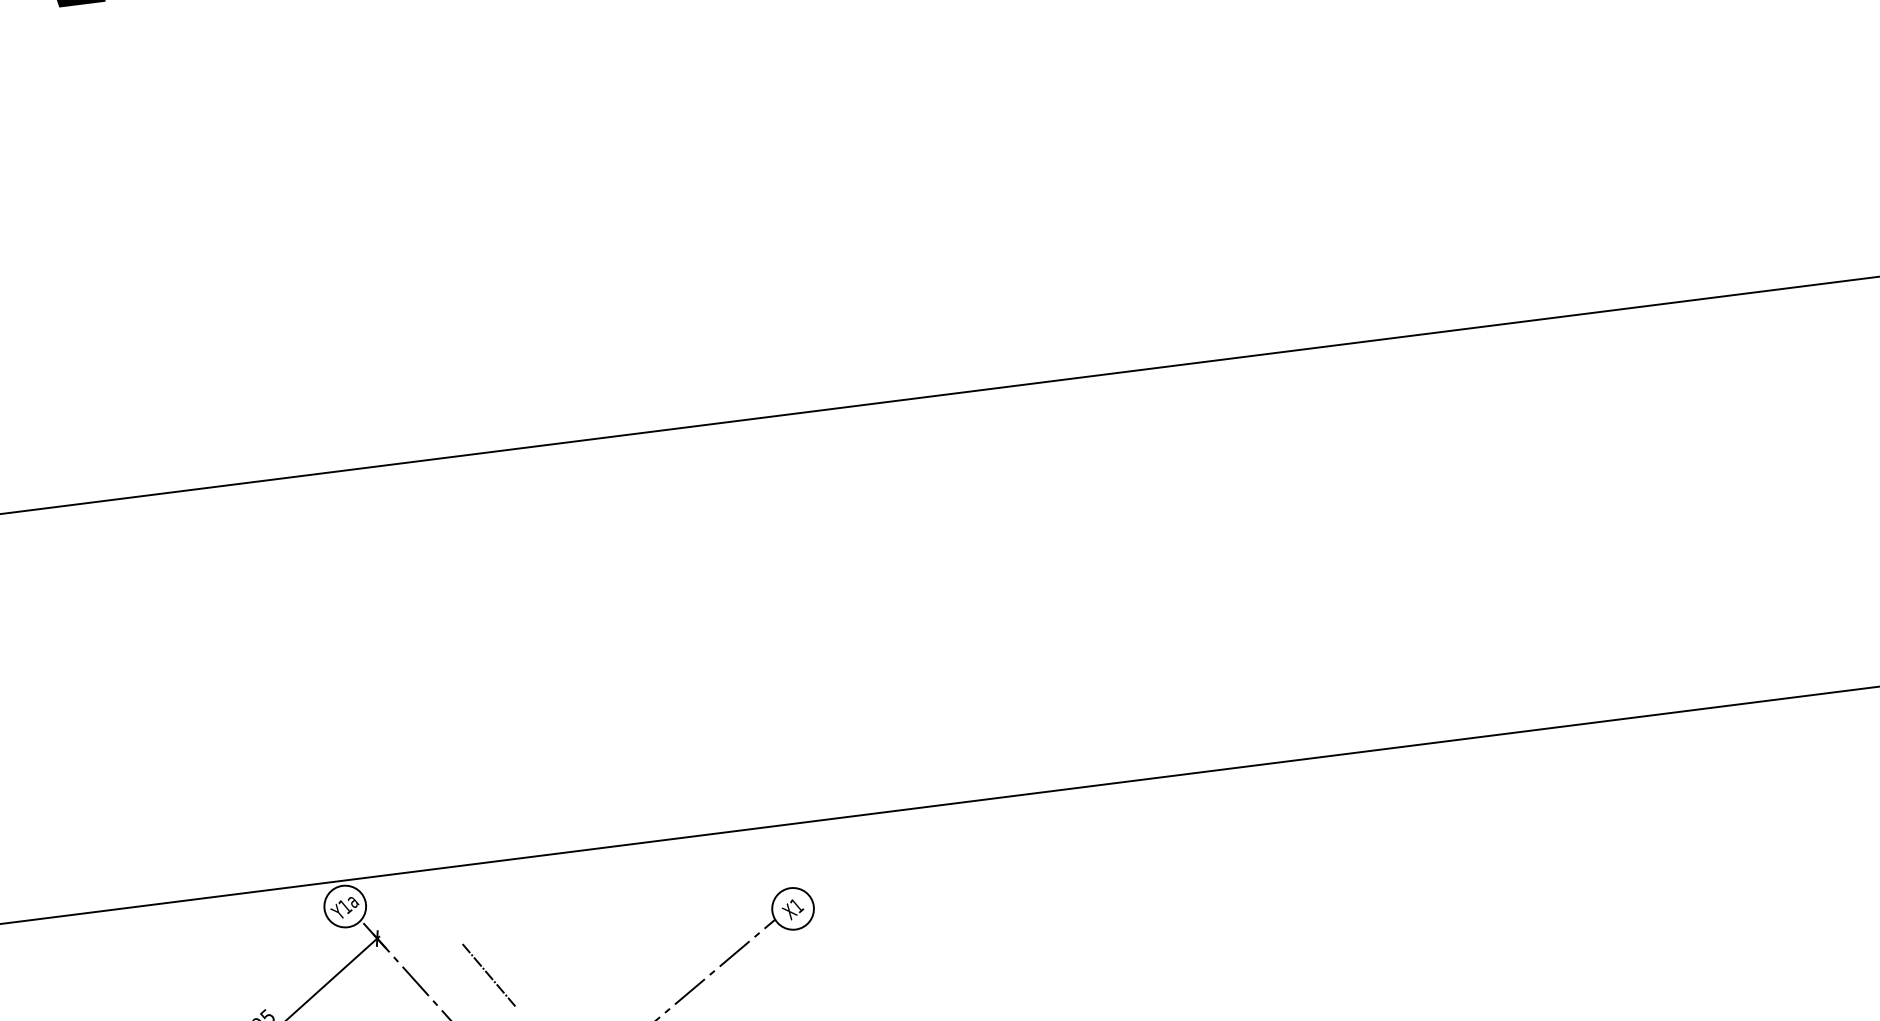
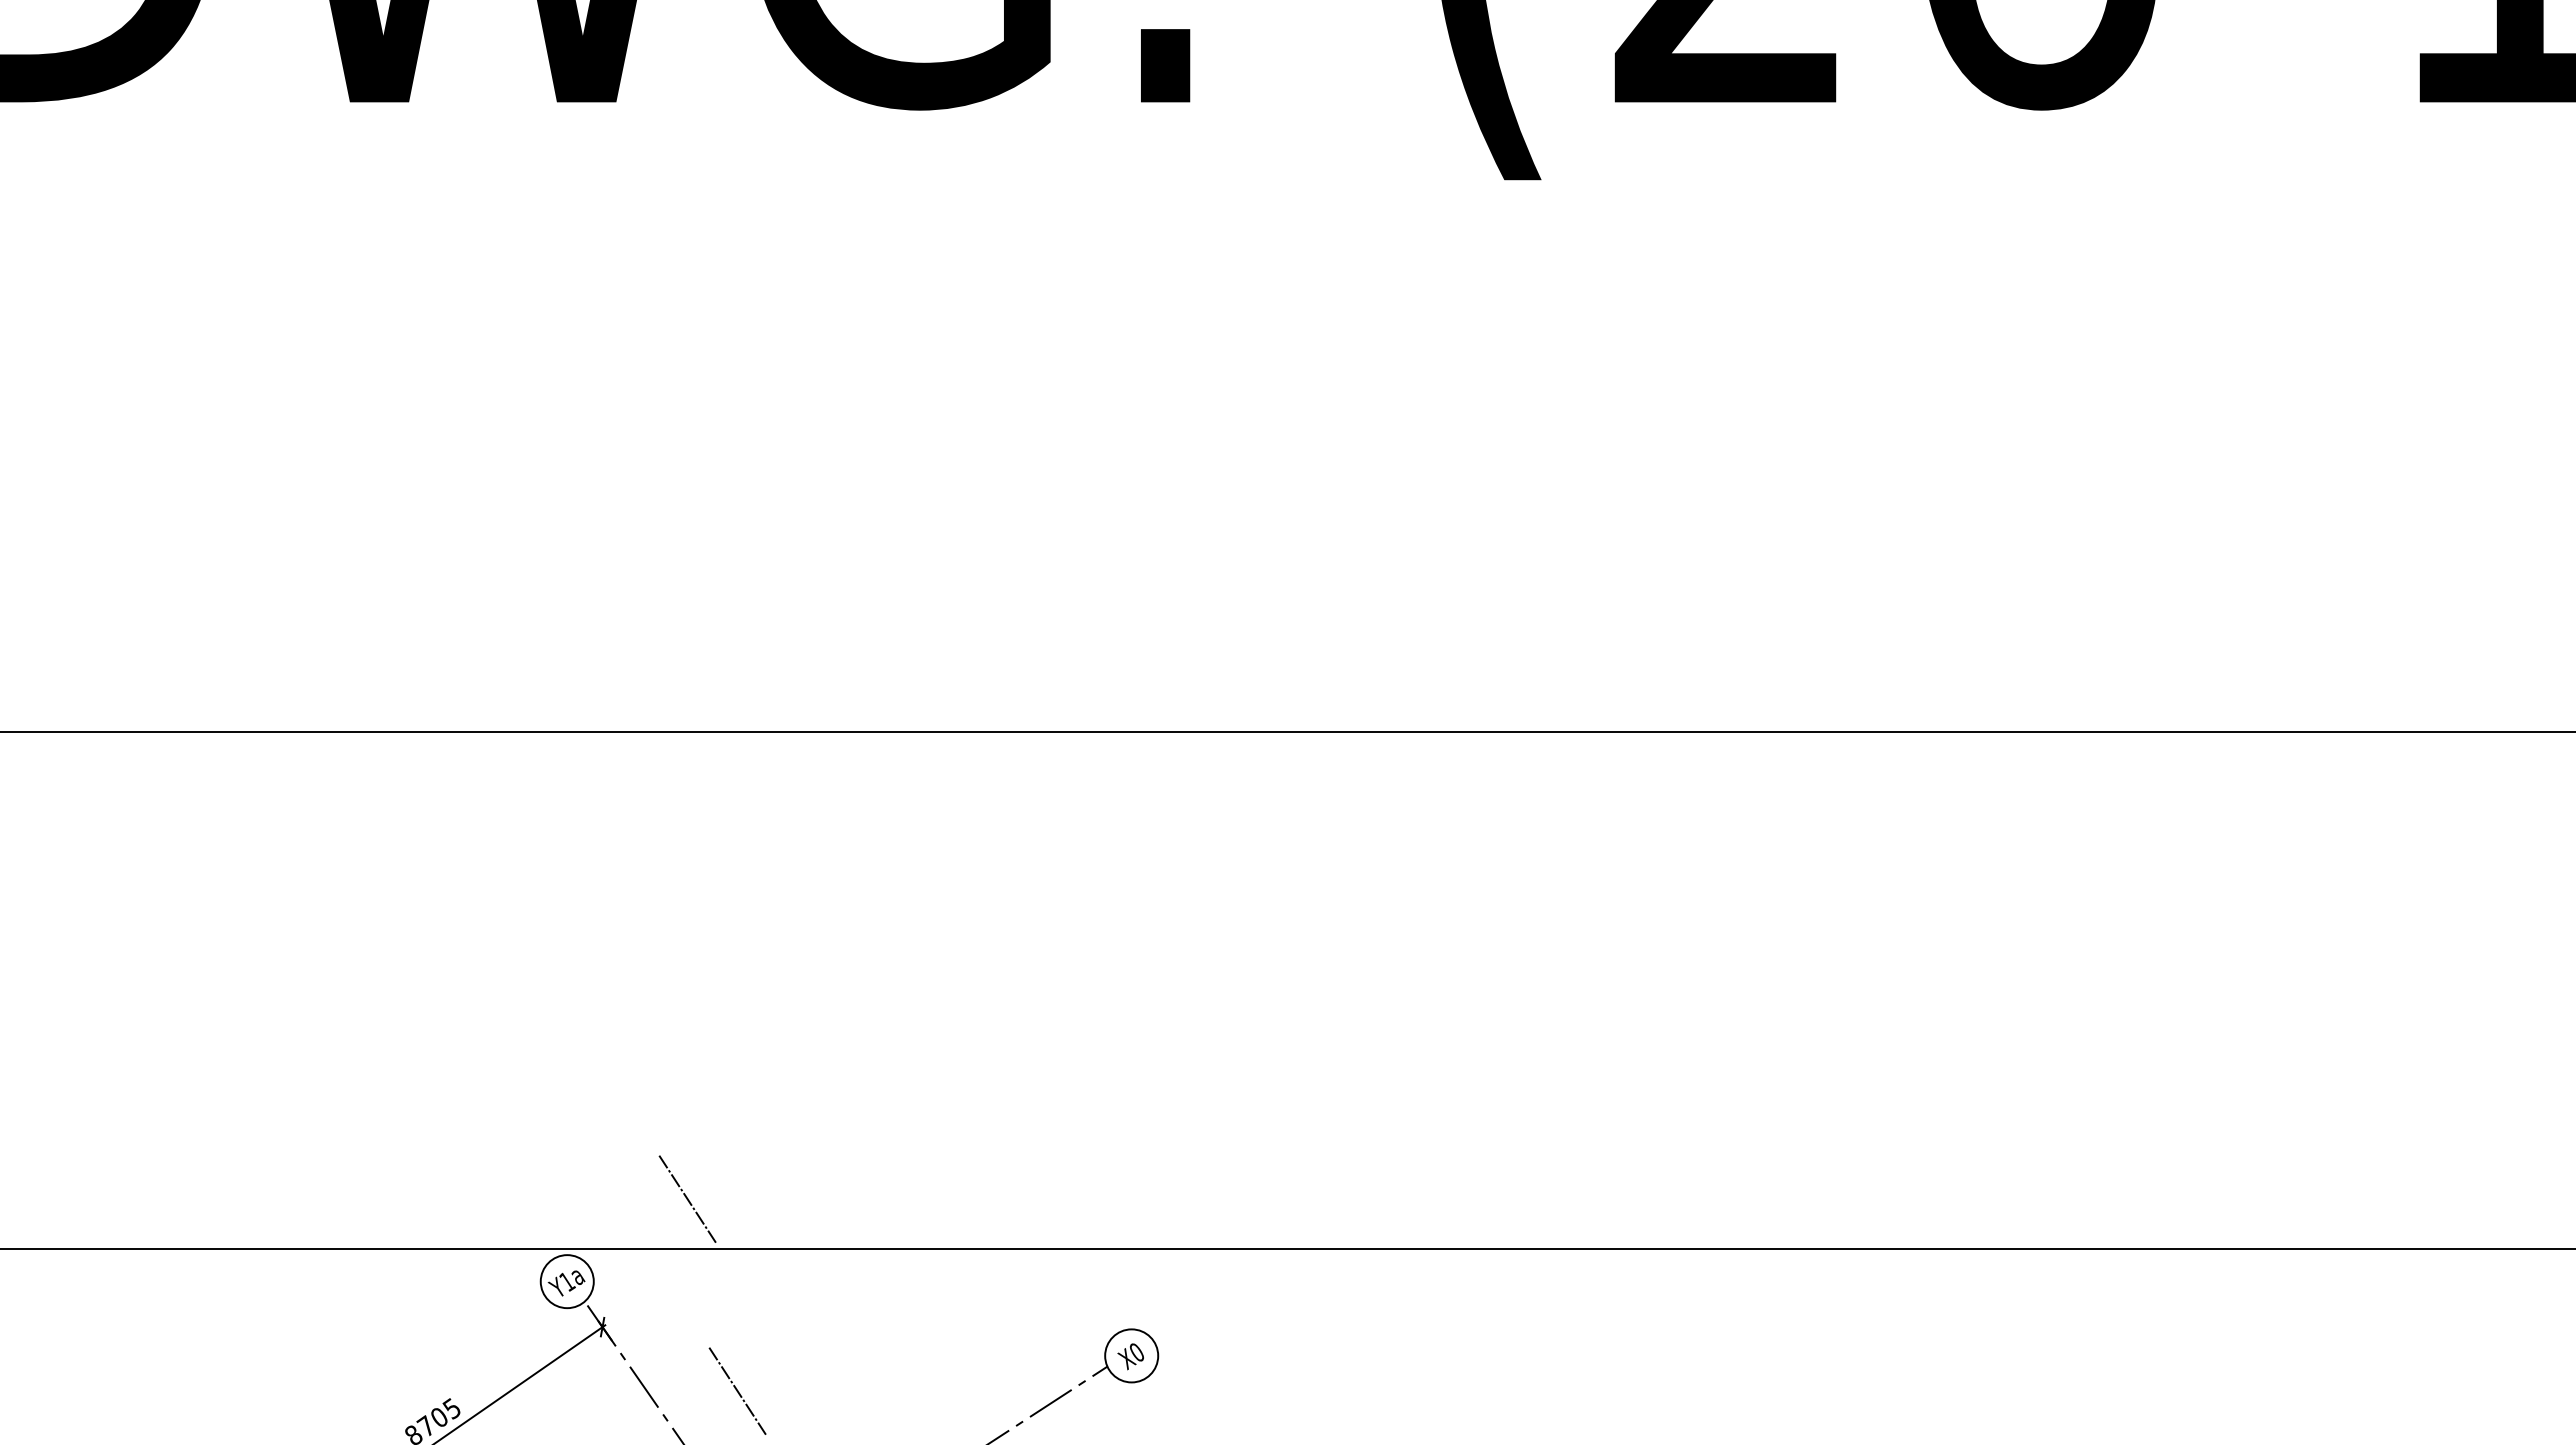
line: (430, 829) -> (687, 1198), added
text: (797, 905) -> (1137, 1352), X1 -> X0

